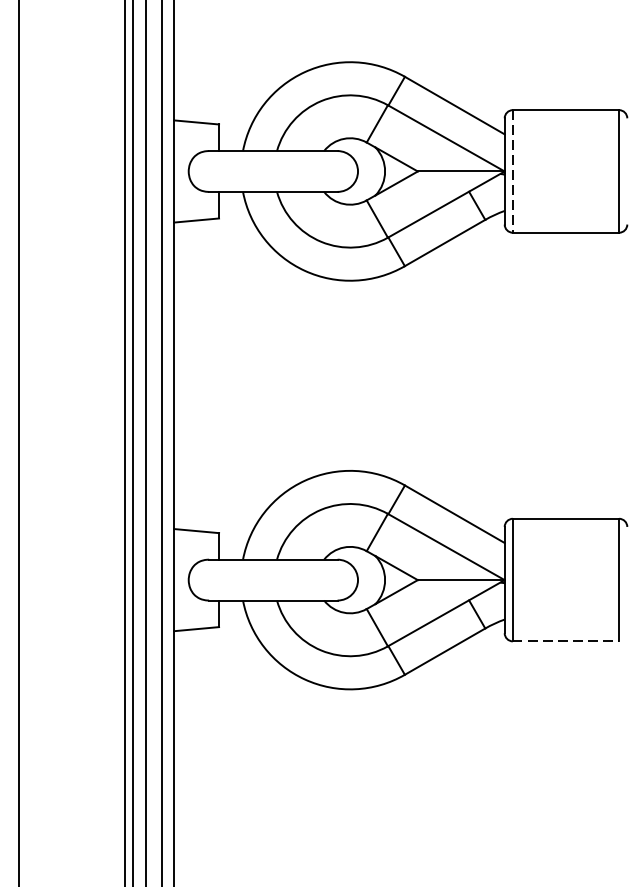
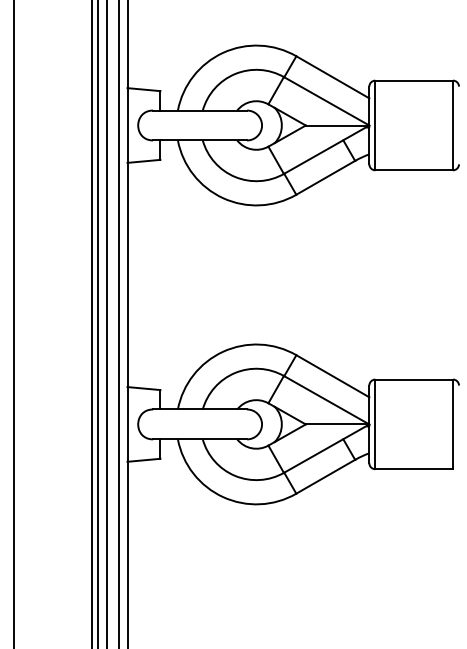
line: (513, 171) -> (375, 125), dashed -> solid
line: (566, 641) -> (414, 469), dashed -> solid

